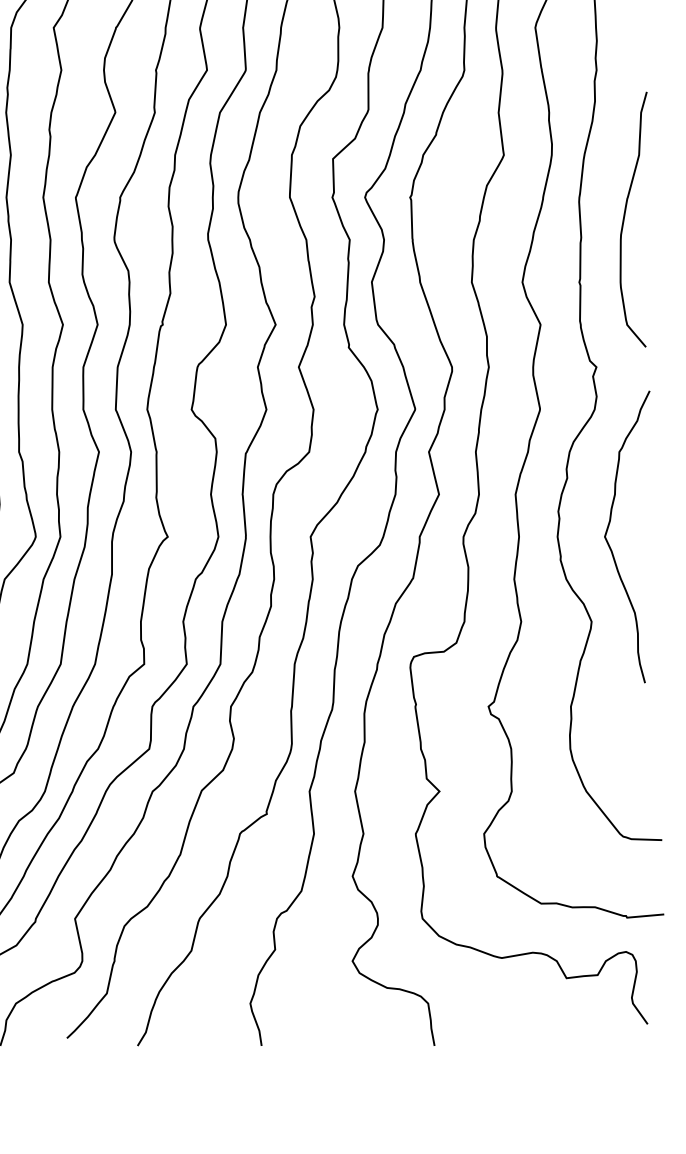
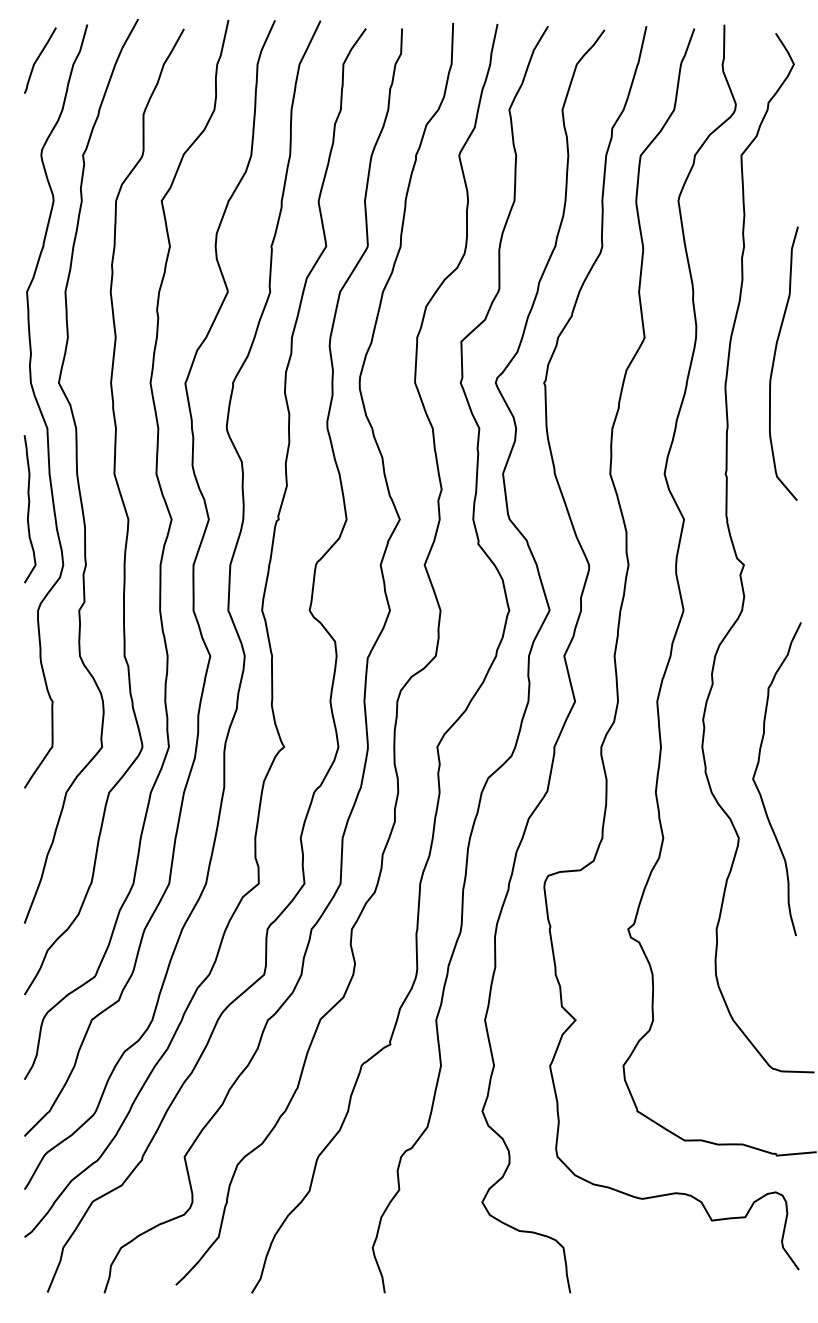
curve: (624, 219) -> (774, 363), moved
curve: (609, 542) -> (757, 785), moved

